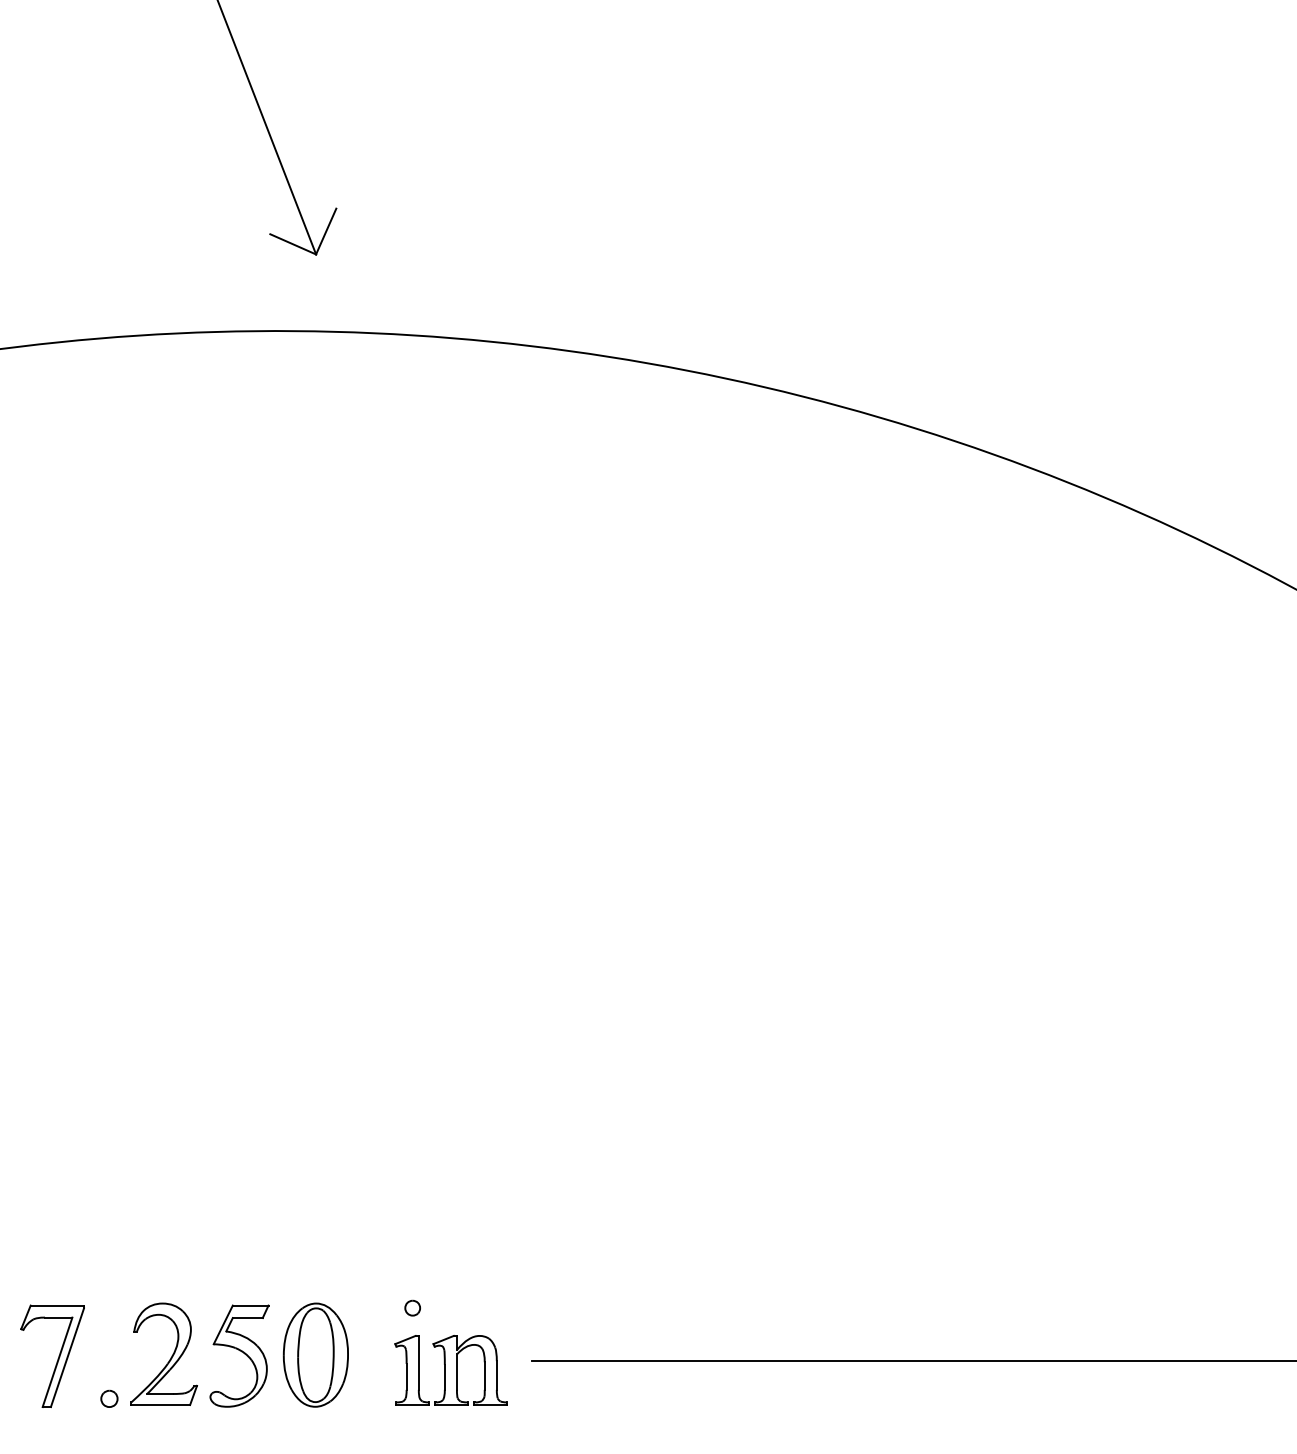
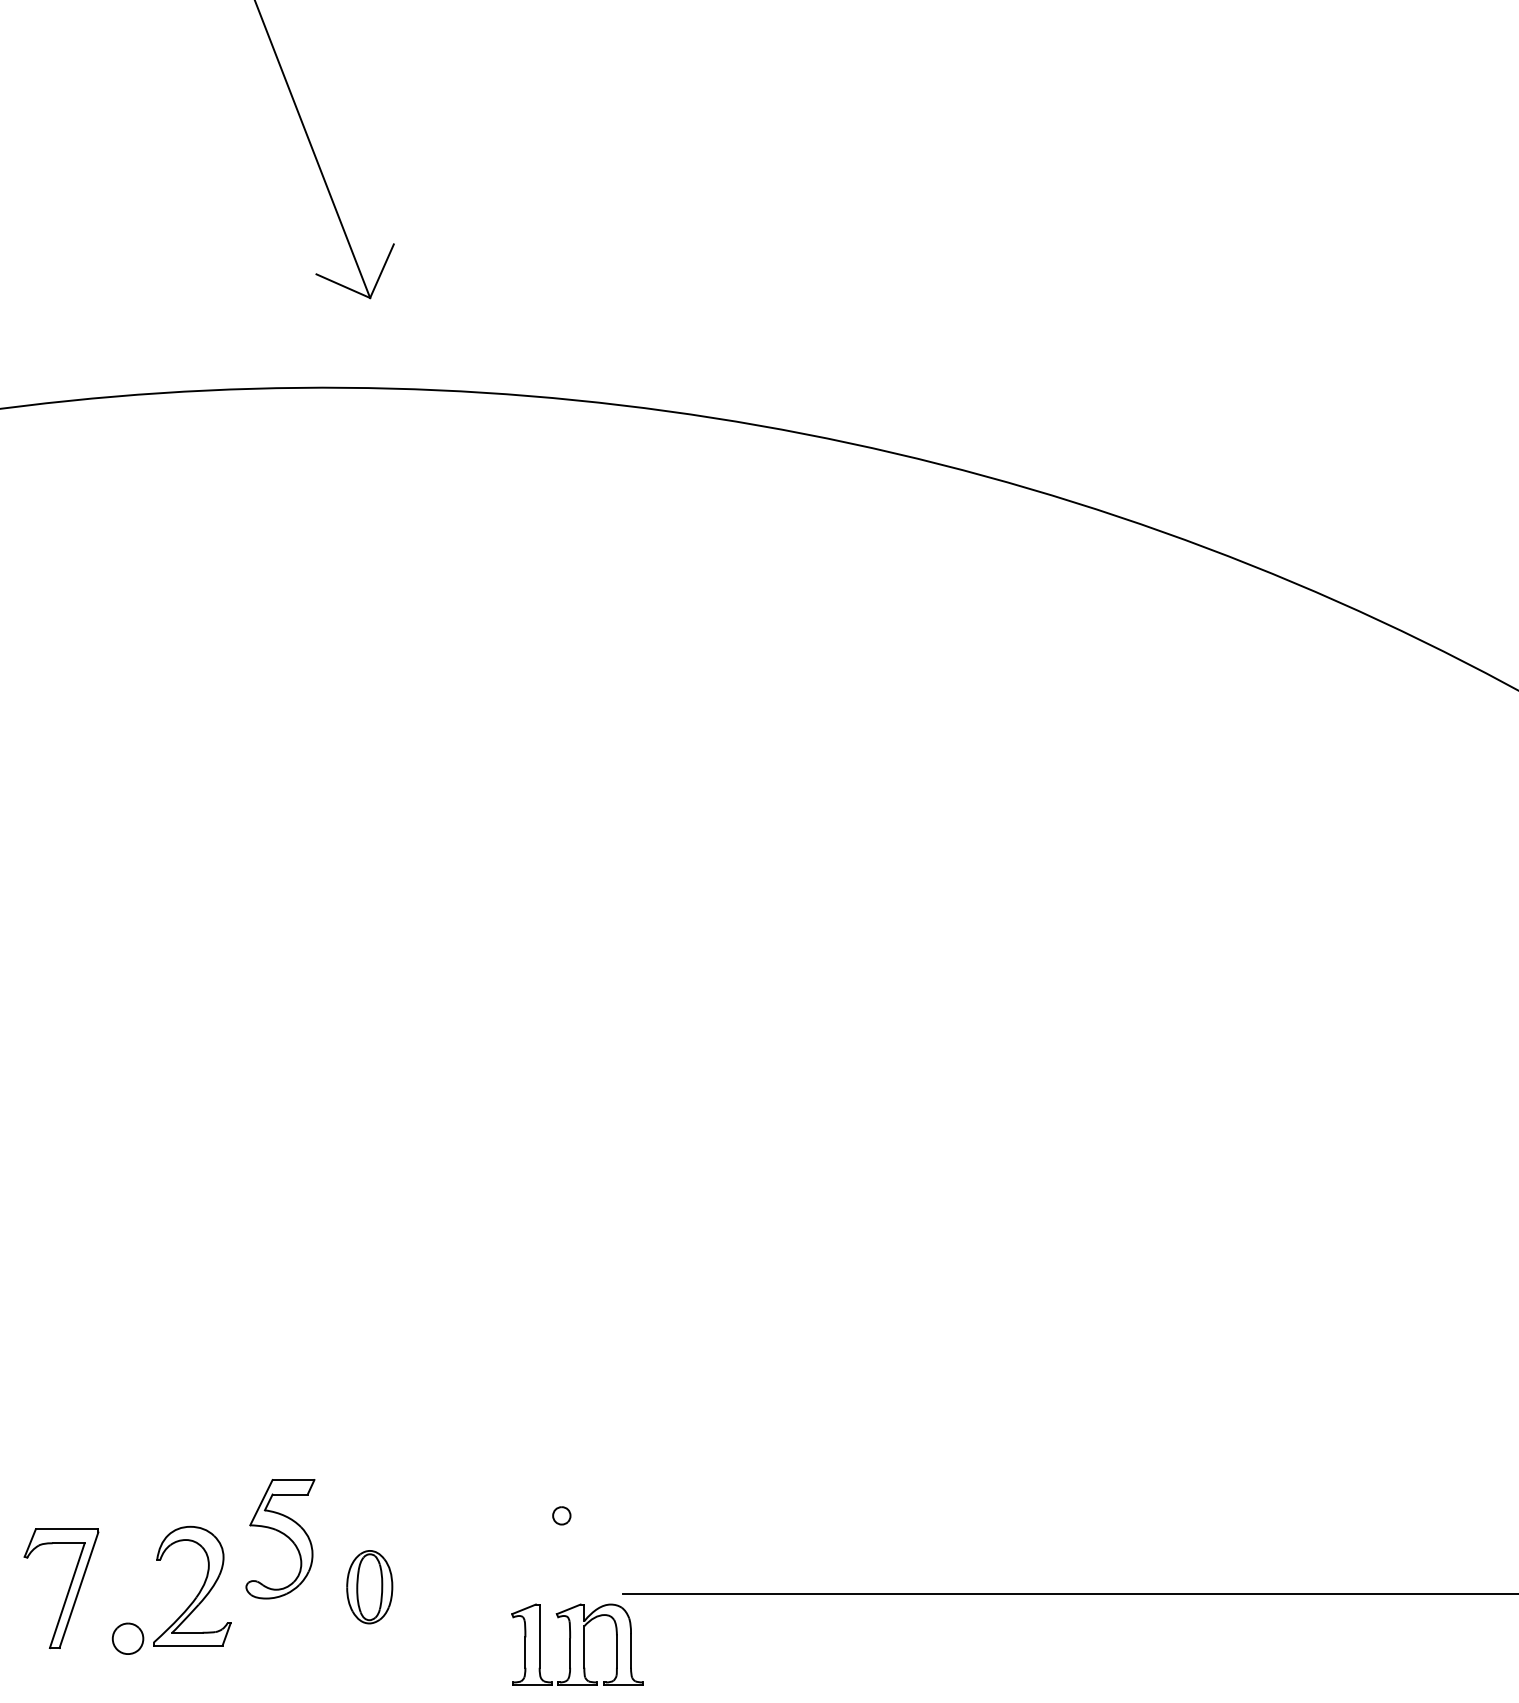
part: (412, 1307) -> (561, 1515), moved
part: (315, 1354) -> (369, 1586), size x0.6
part: (239, 1355) -> (280, 1538), moved
part: (450, 1370) -> (576, 1645), moved
part: (109, 1398) -> (128, 1638), size x1.6

